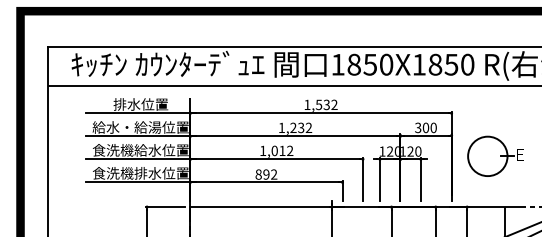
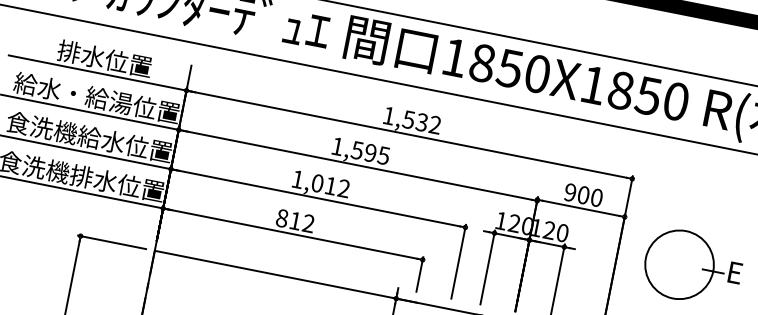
text: (301, 127) -> (371, 152), 1,232 -> 1,595
text: (418, 127) -> (571, 192), 300 -> 900
text: (266, 174) -> (295, 220), 892 -> 812

